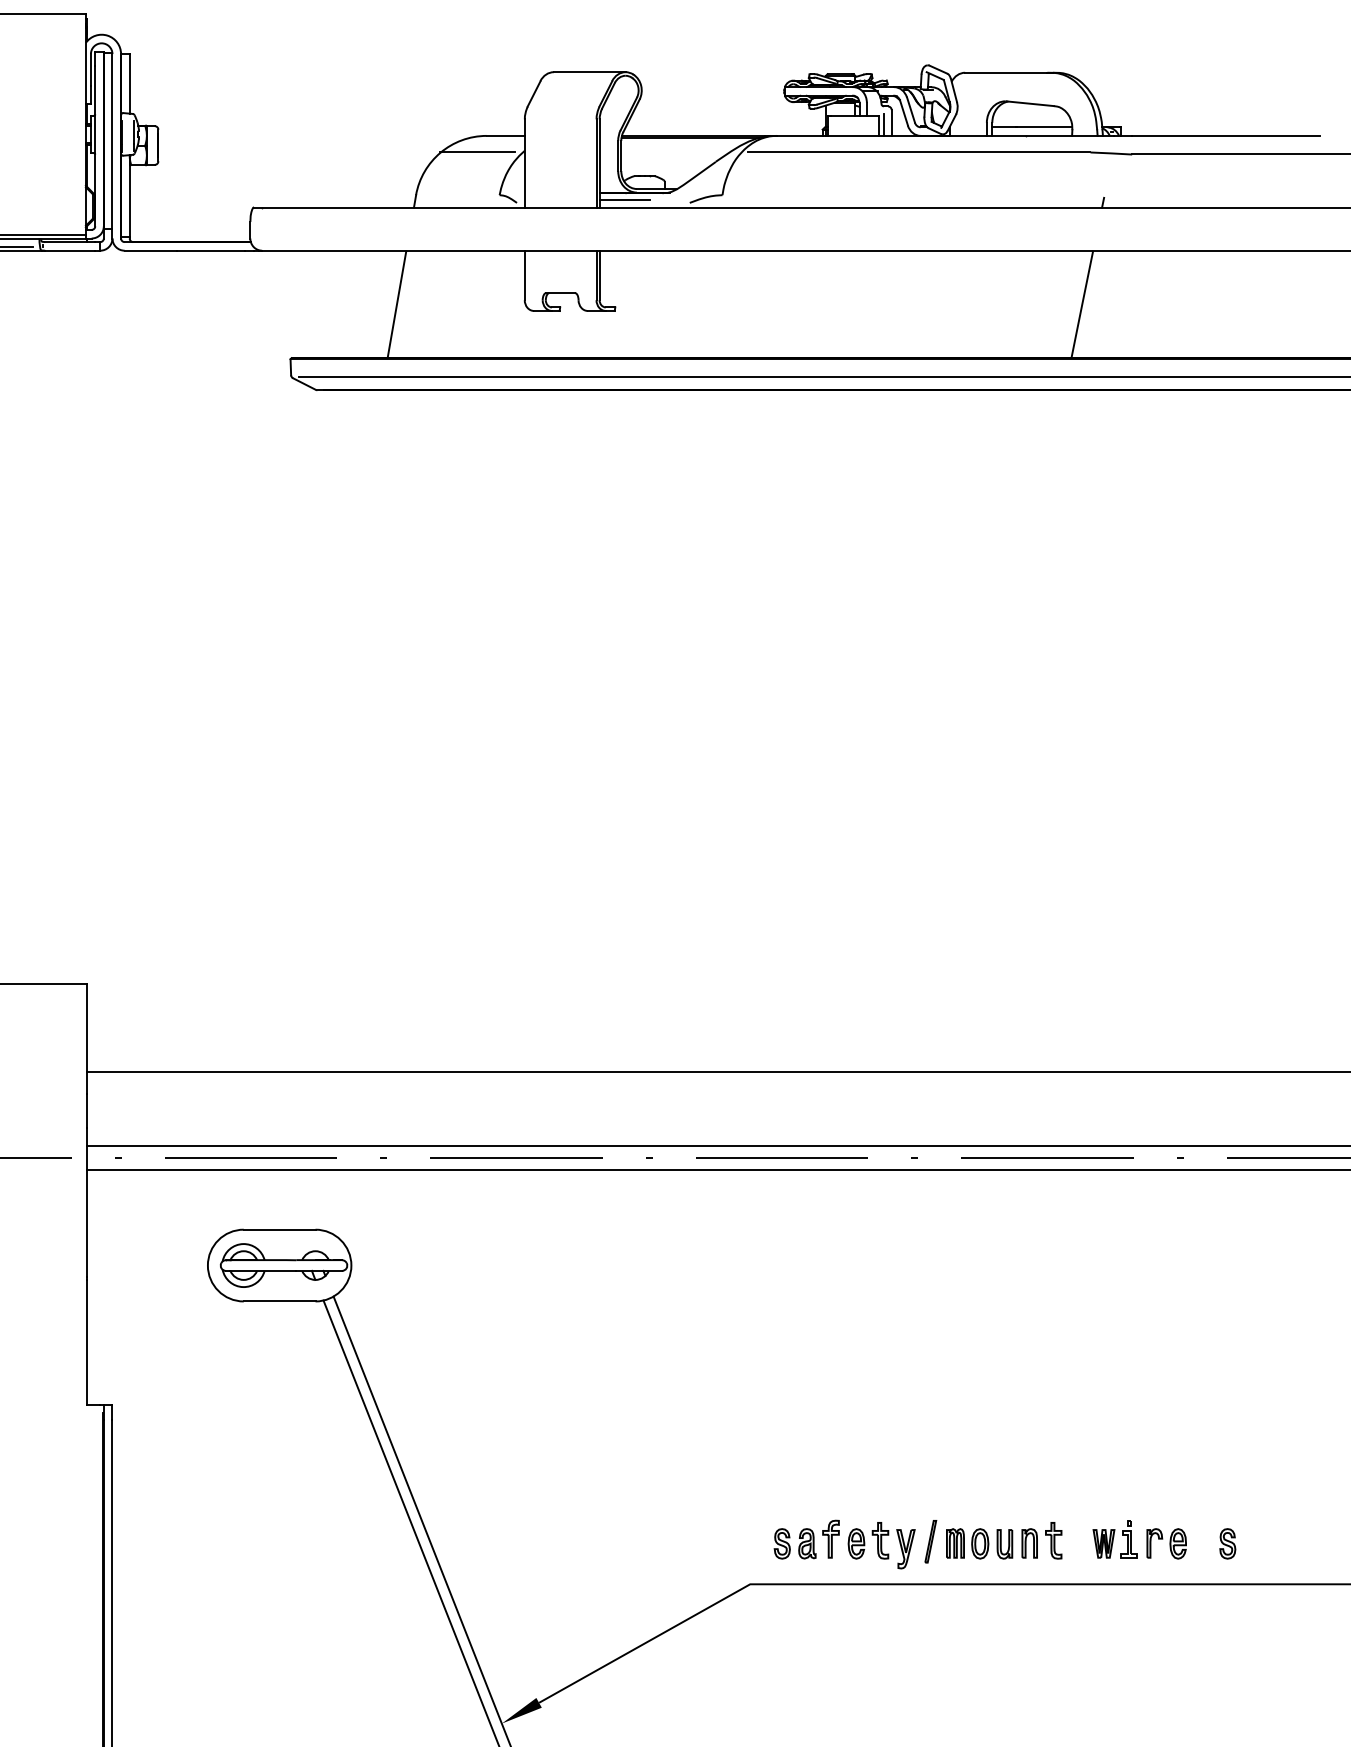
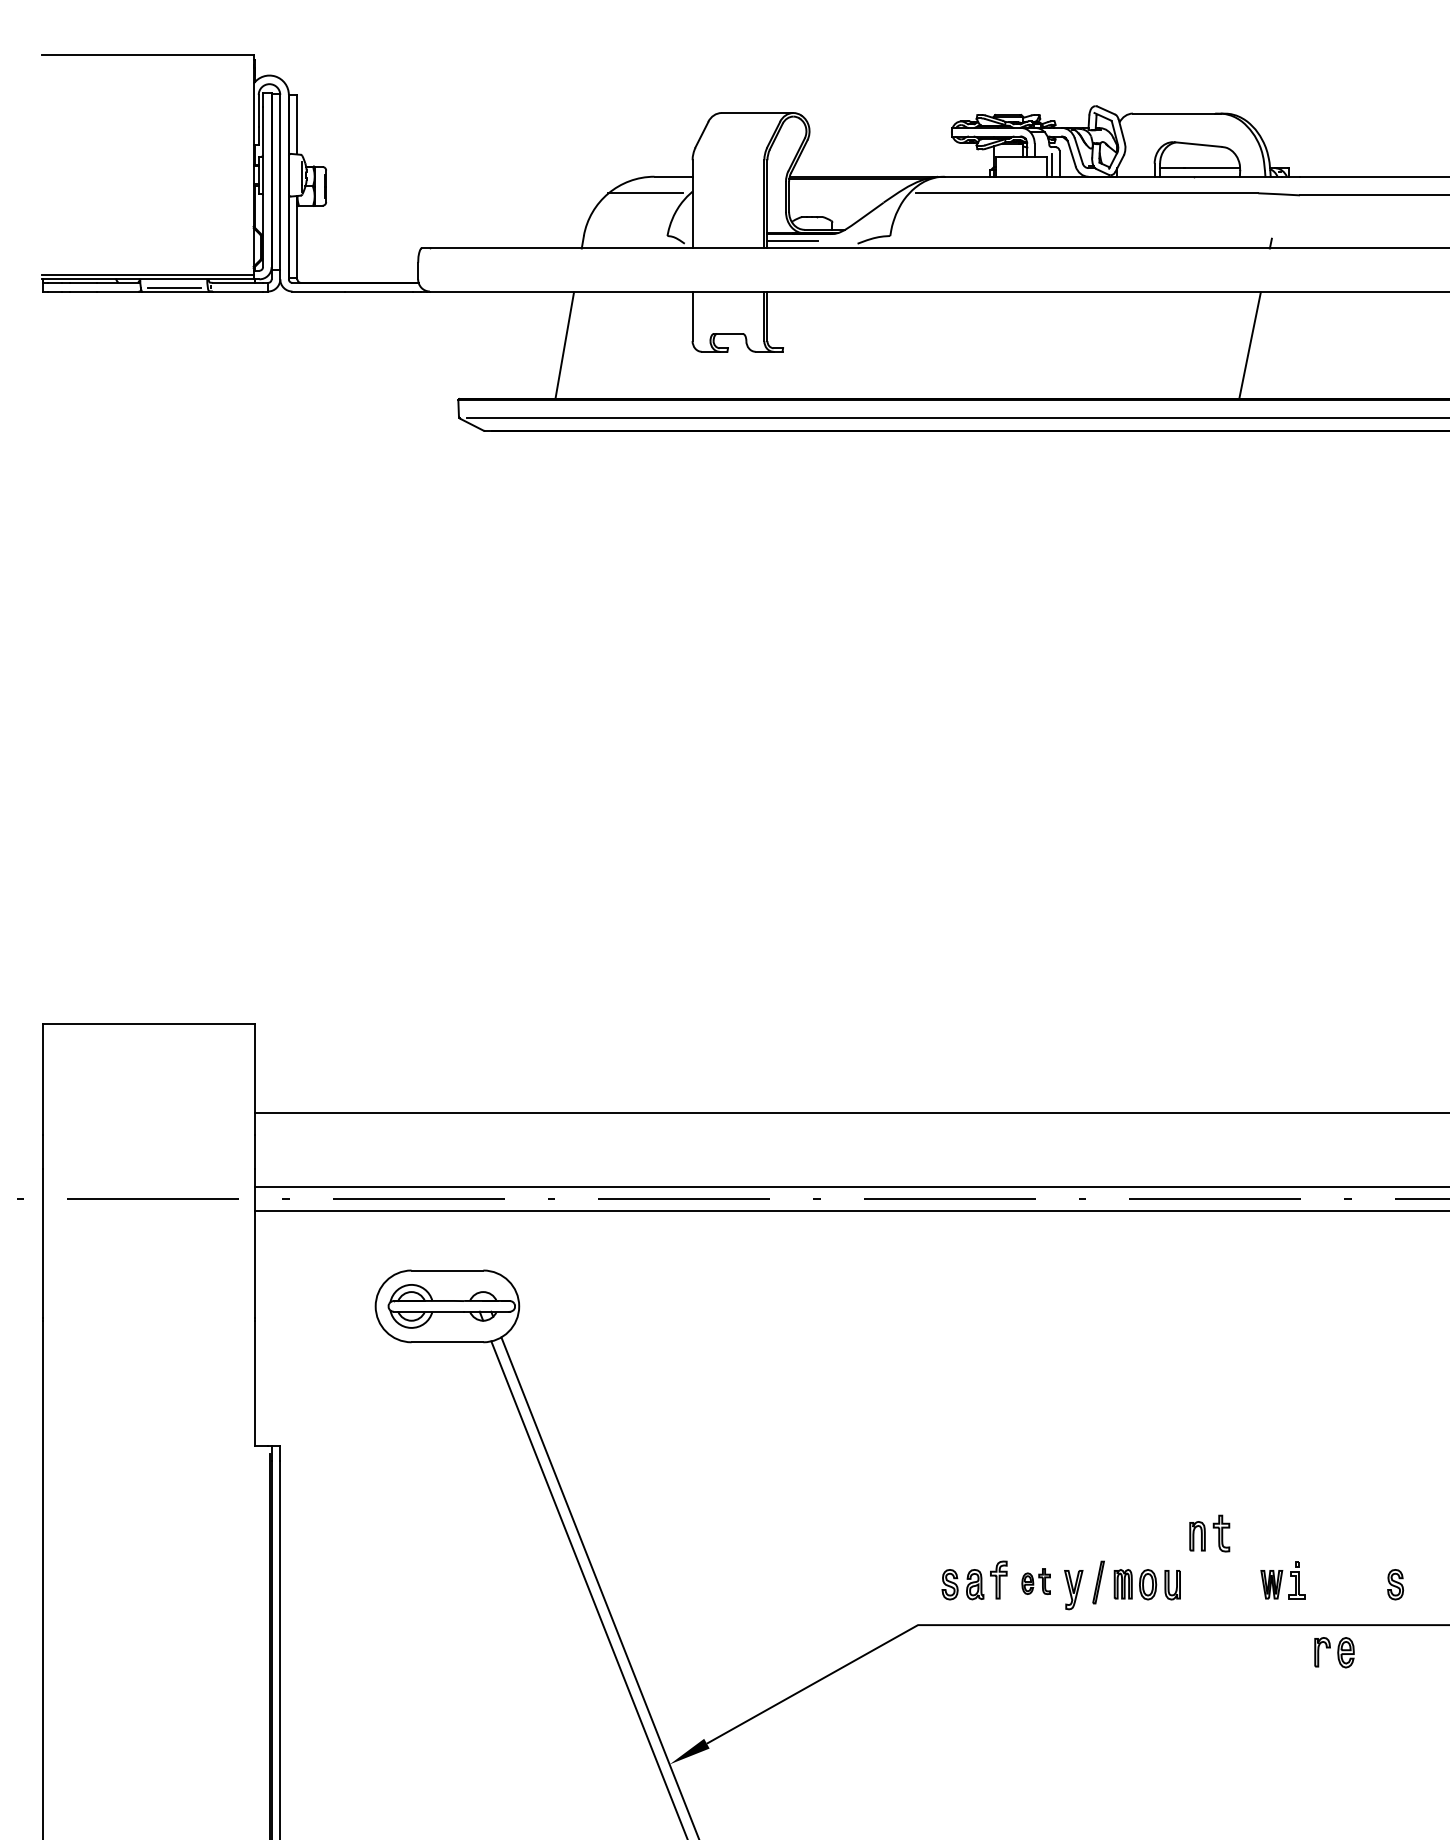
part: (867, 1540) -> (1035, 1581), size x0.7
part: (1041, 1540) -> (1209, 1533), moved
part: (1166, 1543) -> (1334, 1652), moved

